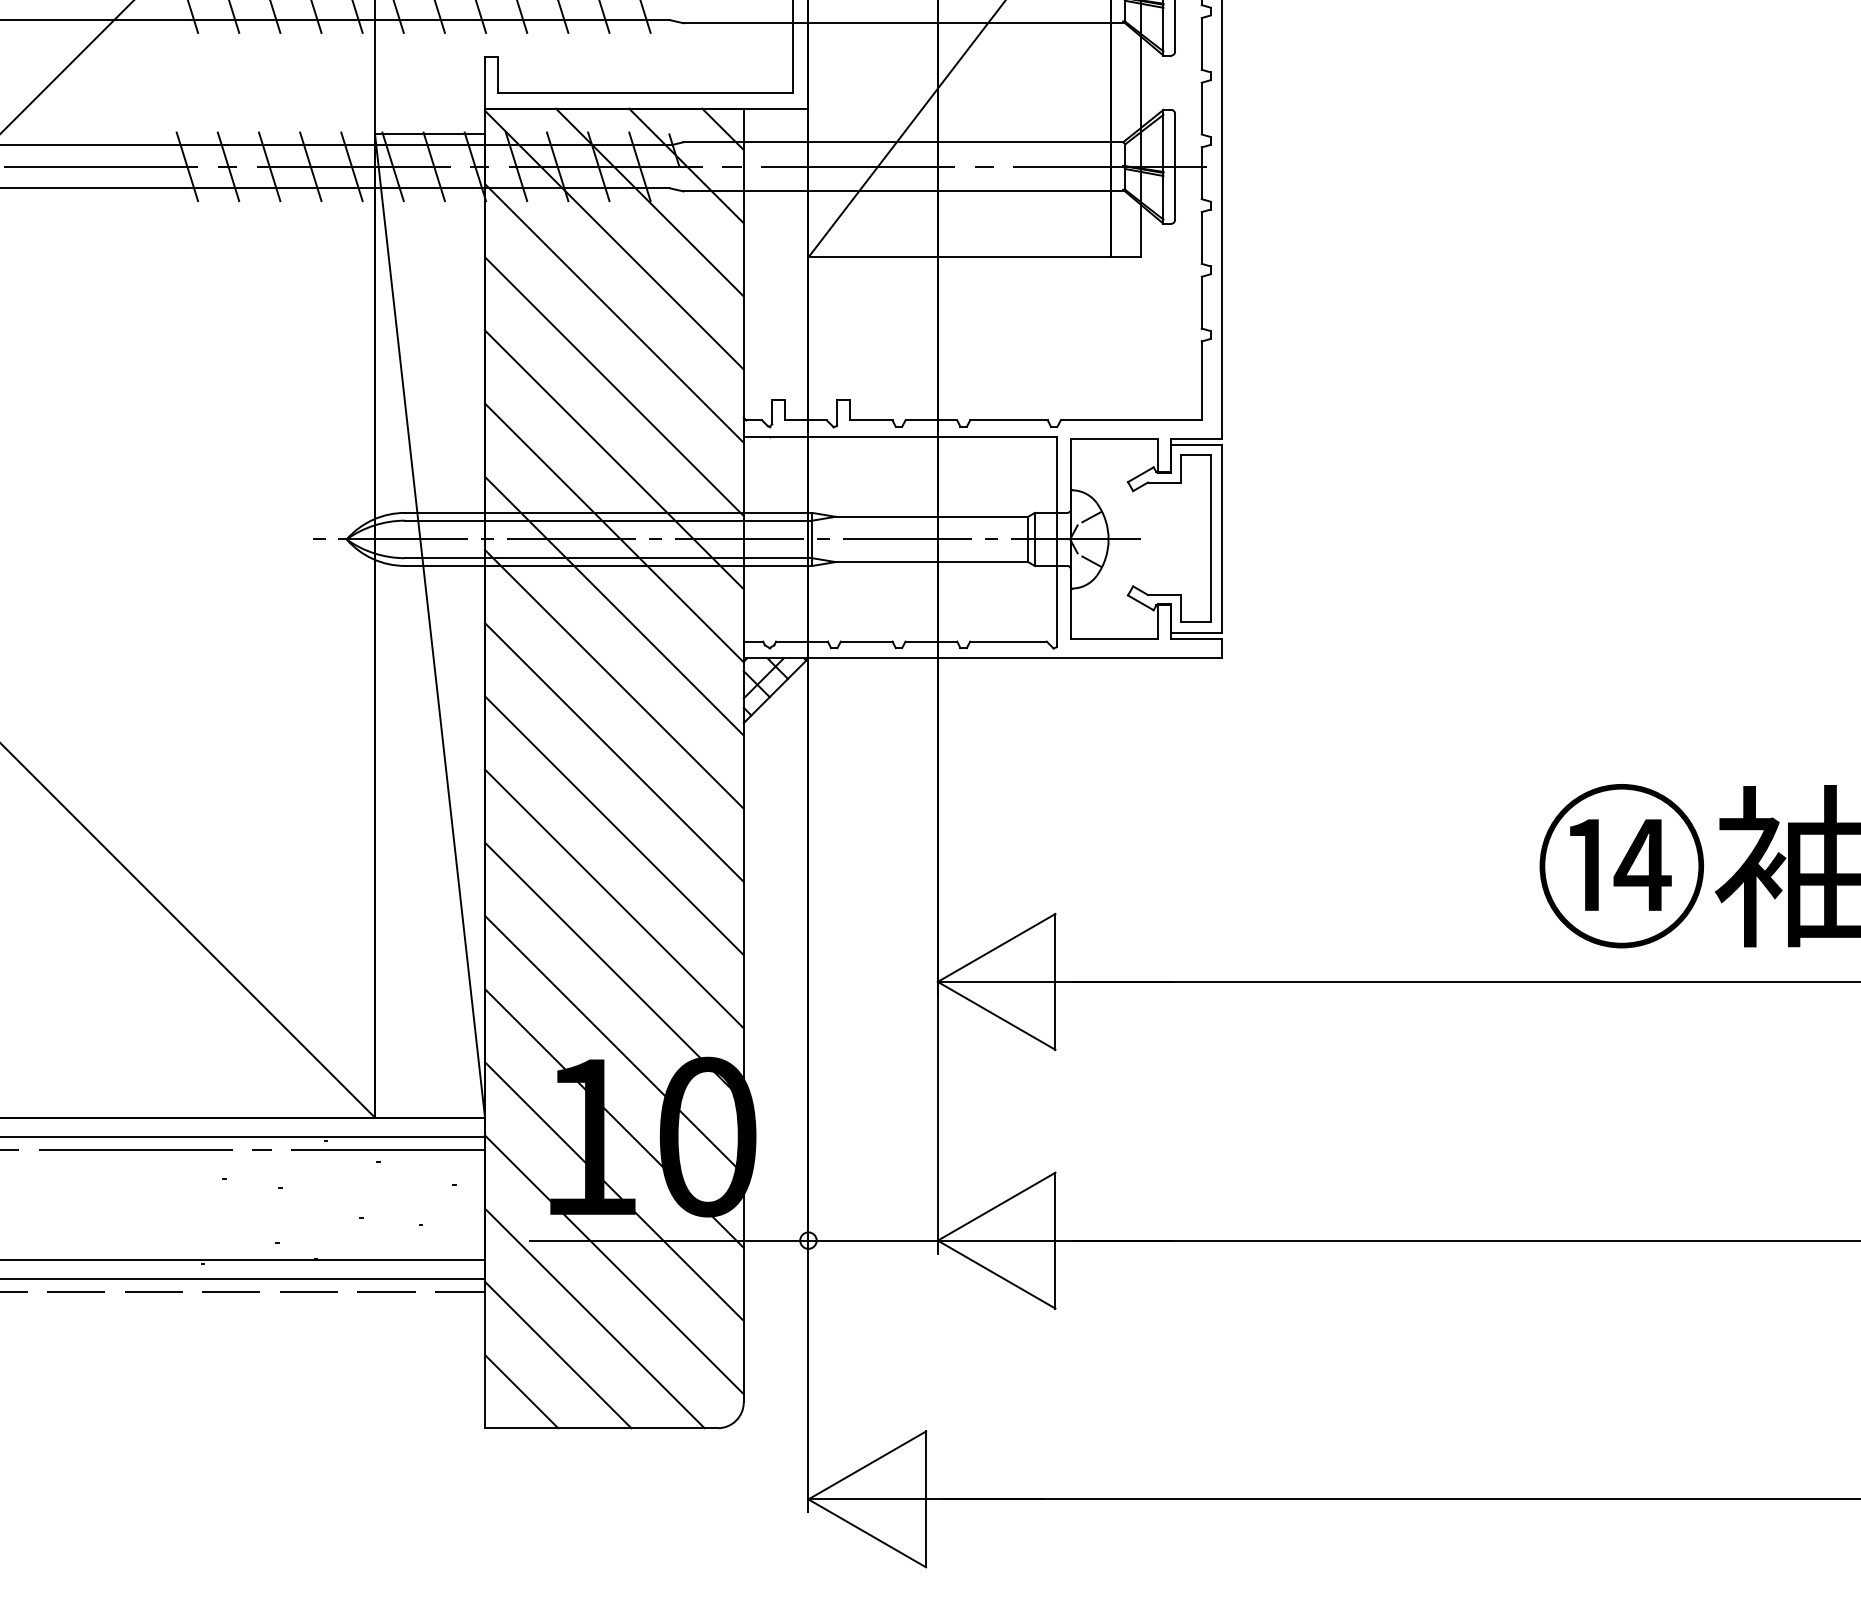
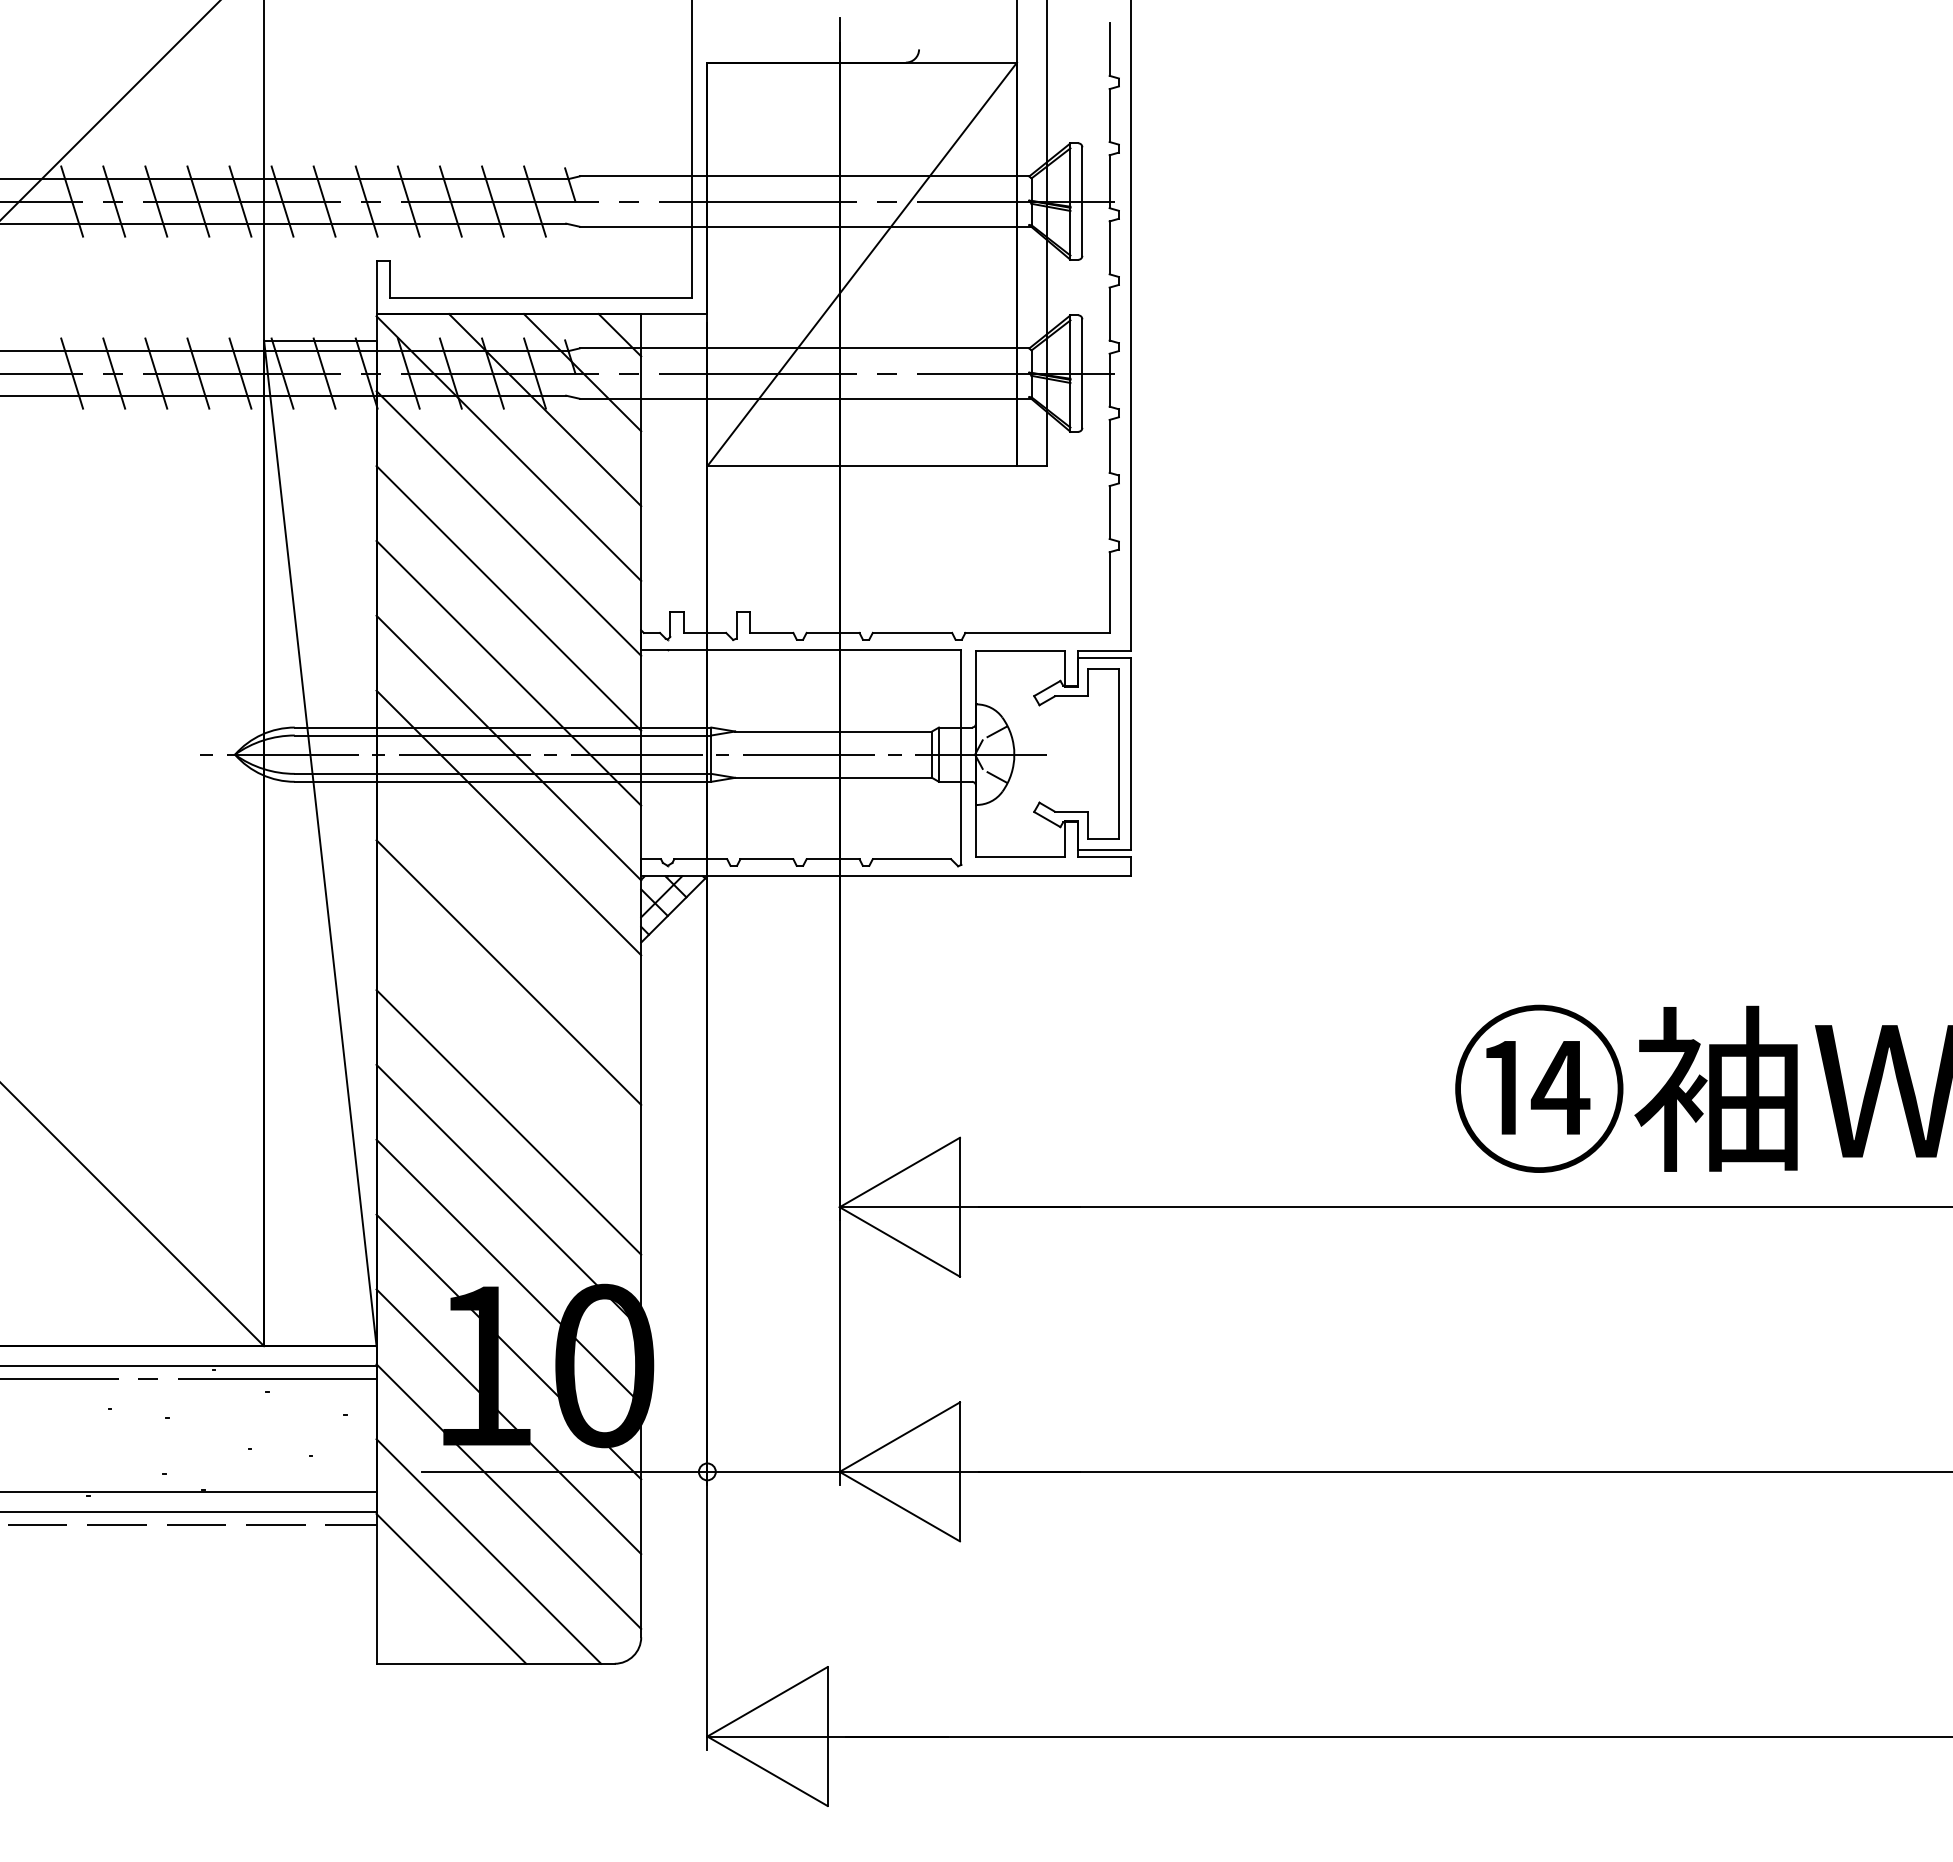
line: (614, 679) -> (508, 897), removed
line: (614, 825) -> (508, 1047), removed
line: (521, 1390) -> (413, 1625), removed

